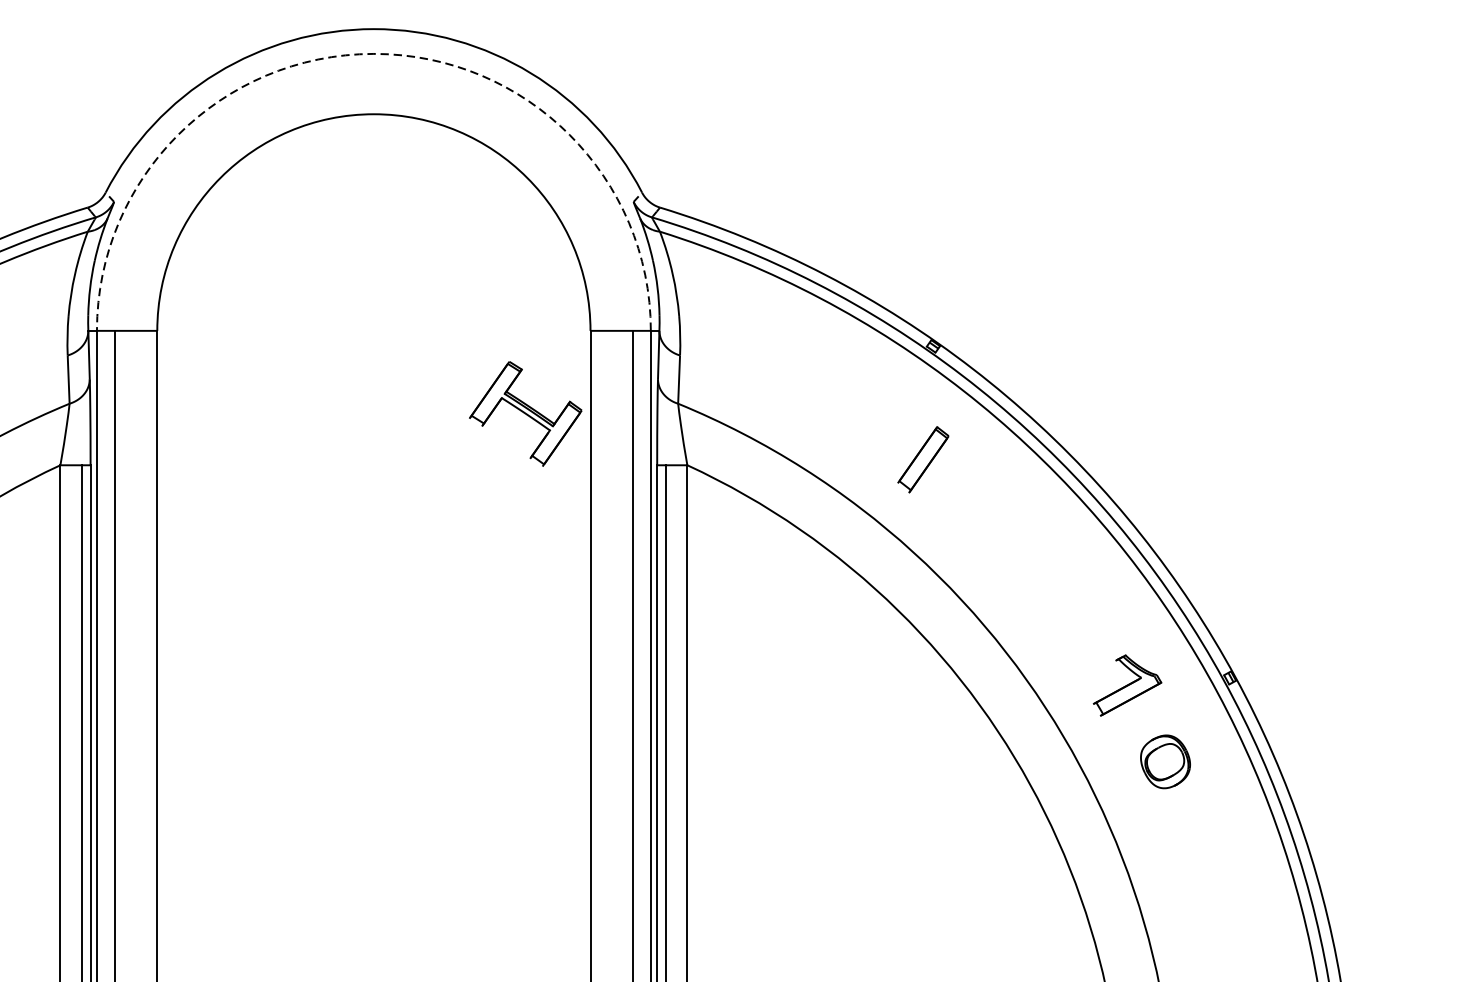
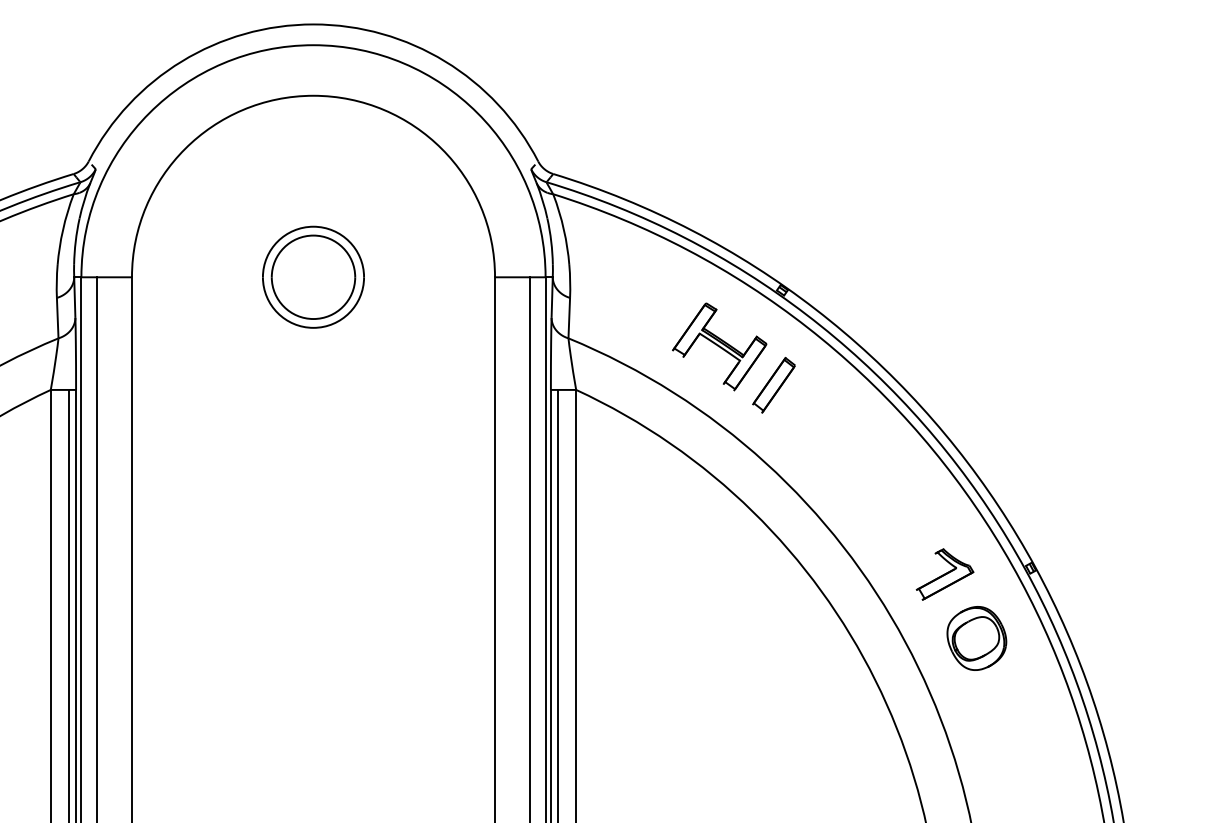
arc: (373, 54) -> (313, 45), dashed -> solid
part: (373, 329) -> (313, 276), added
part: (525, 413) -> (719, 346), moved
part: (1165, 761) -> (976, 638), size x1.43

